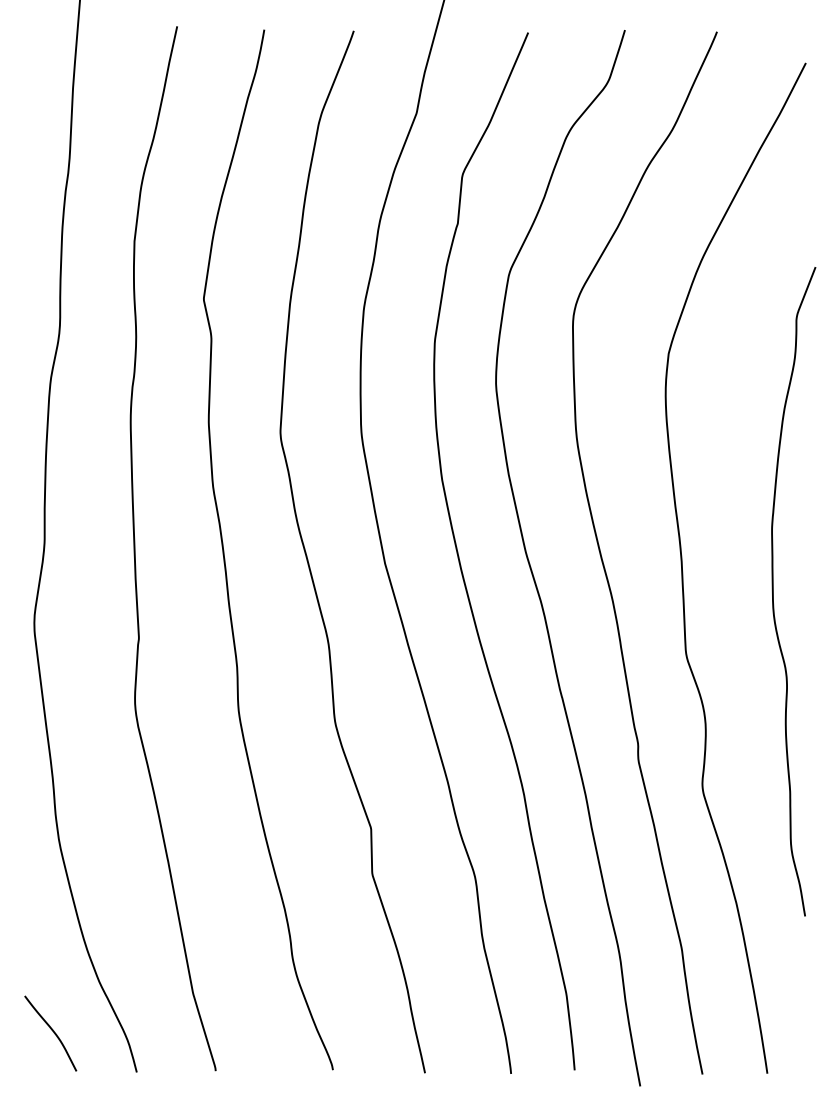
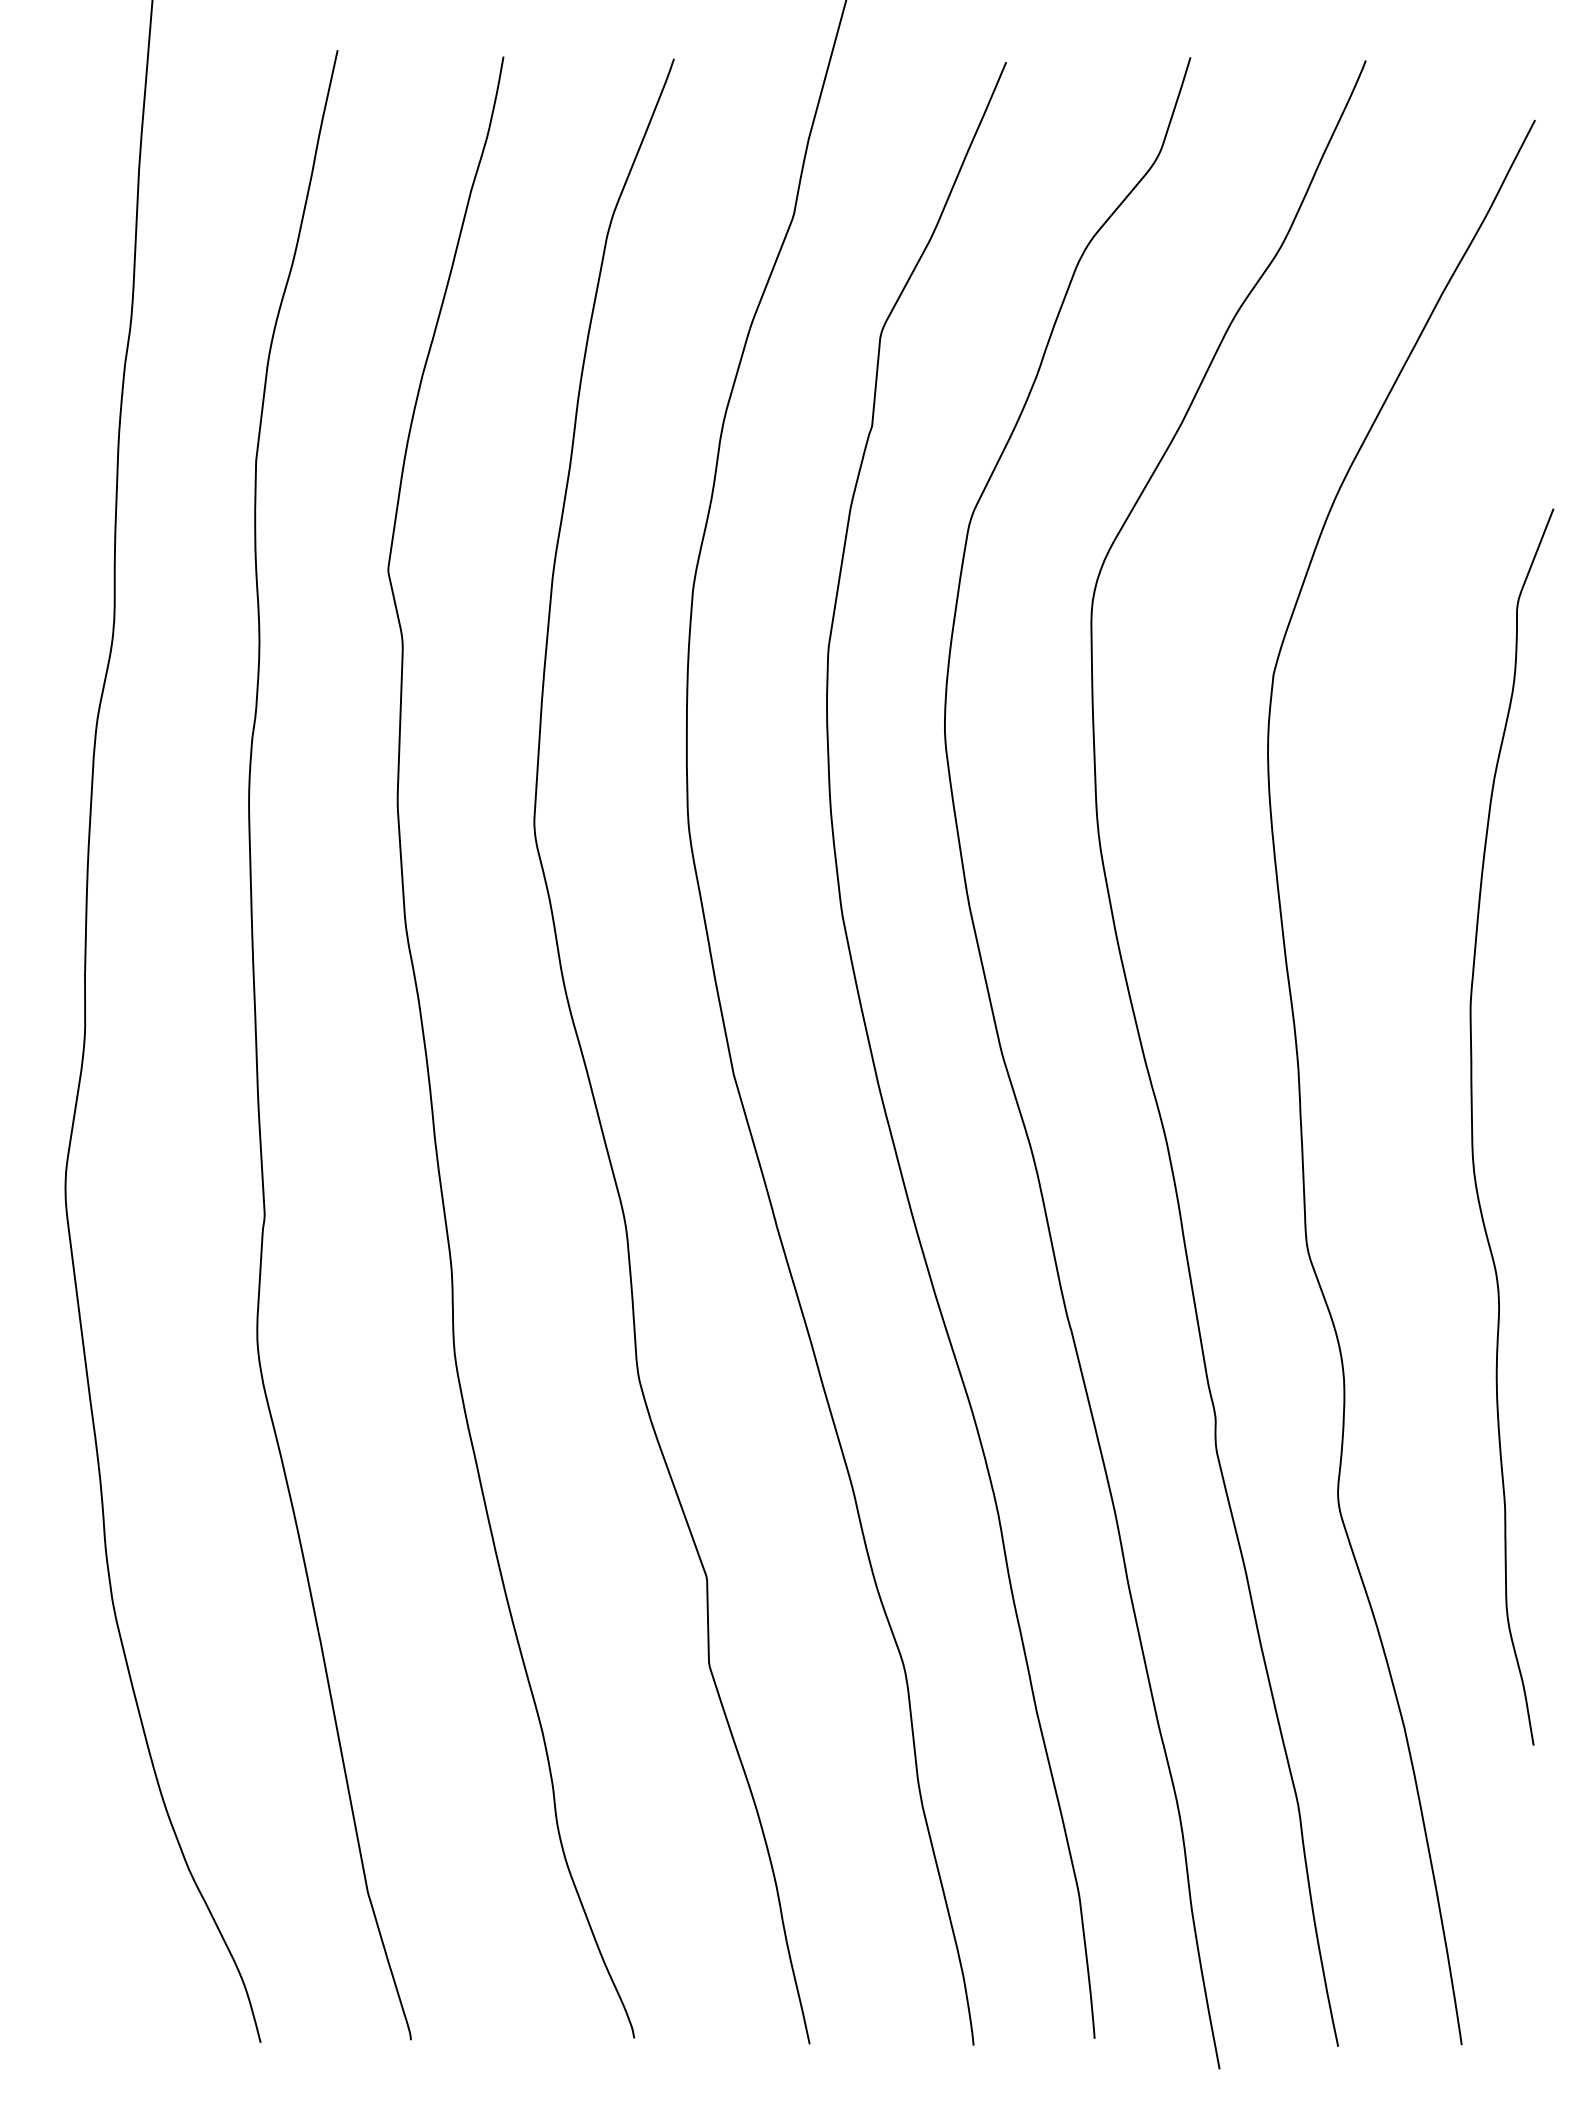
curve: (52, 1031) -> (100, 1964), removed

